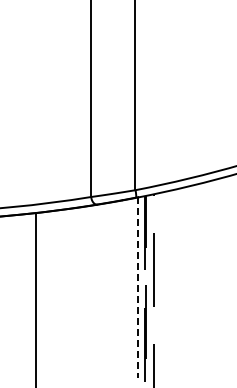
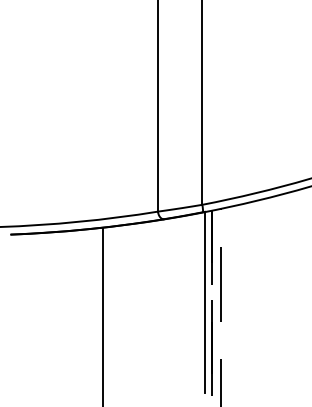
line: (138, 287) -> (205, 302), dashed -> solid

